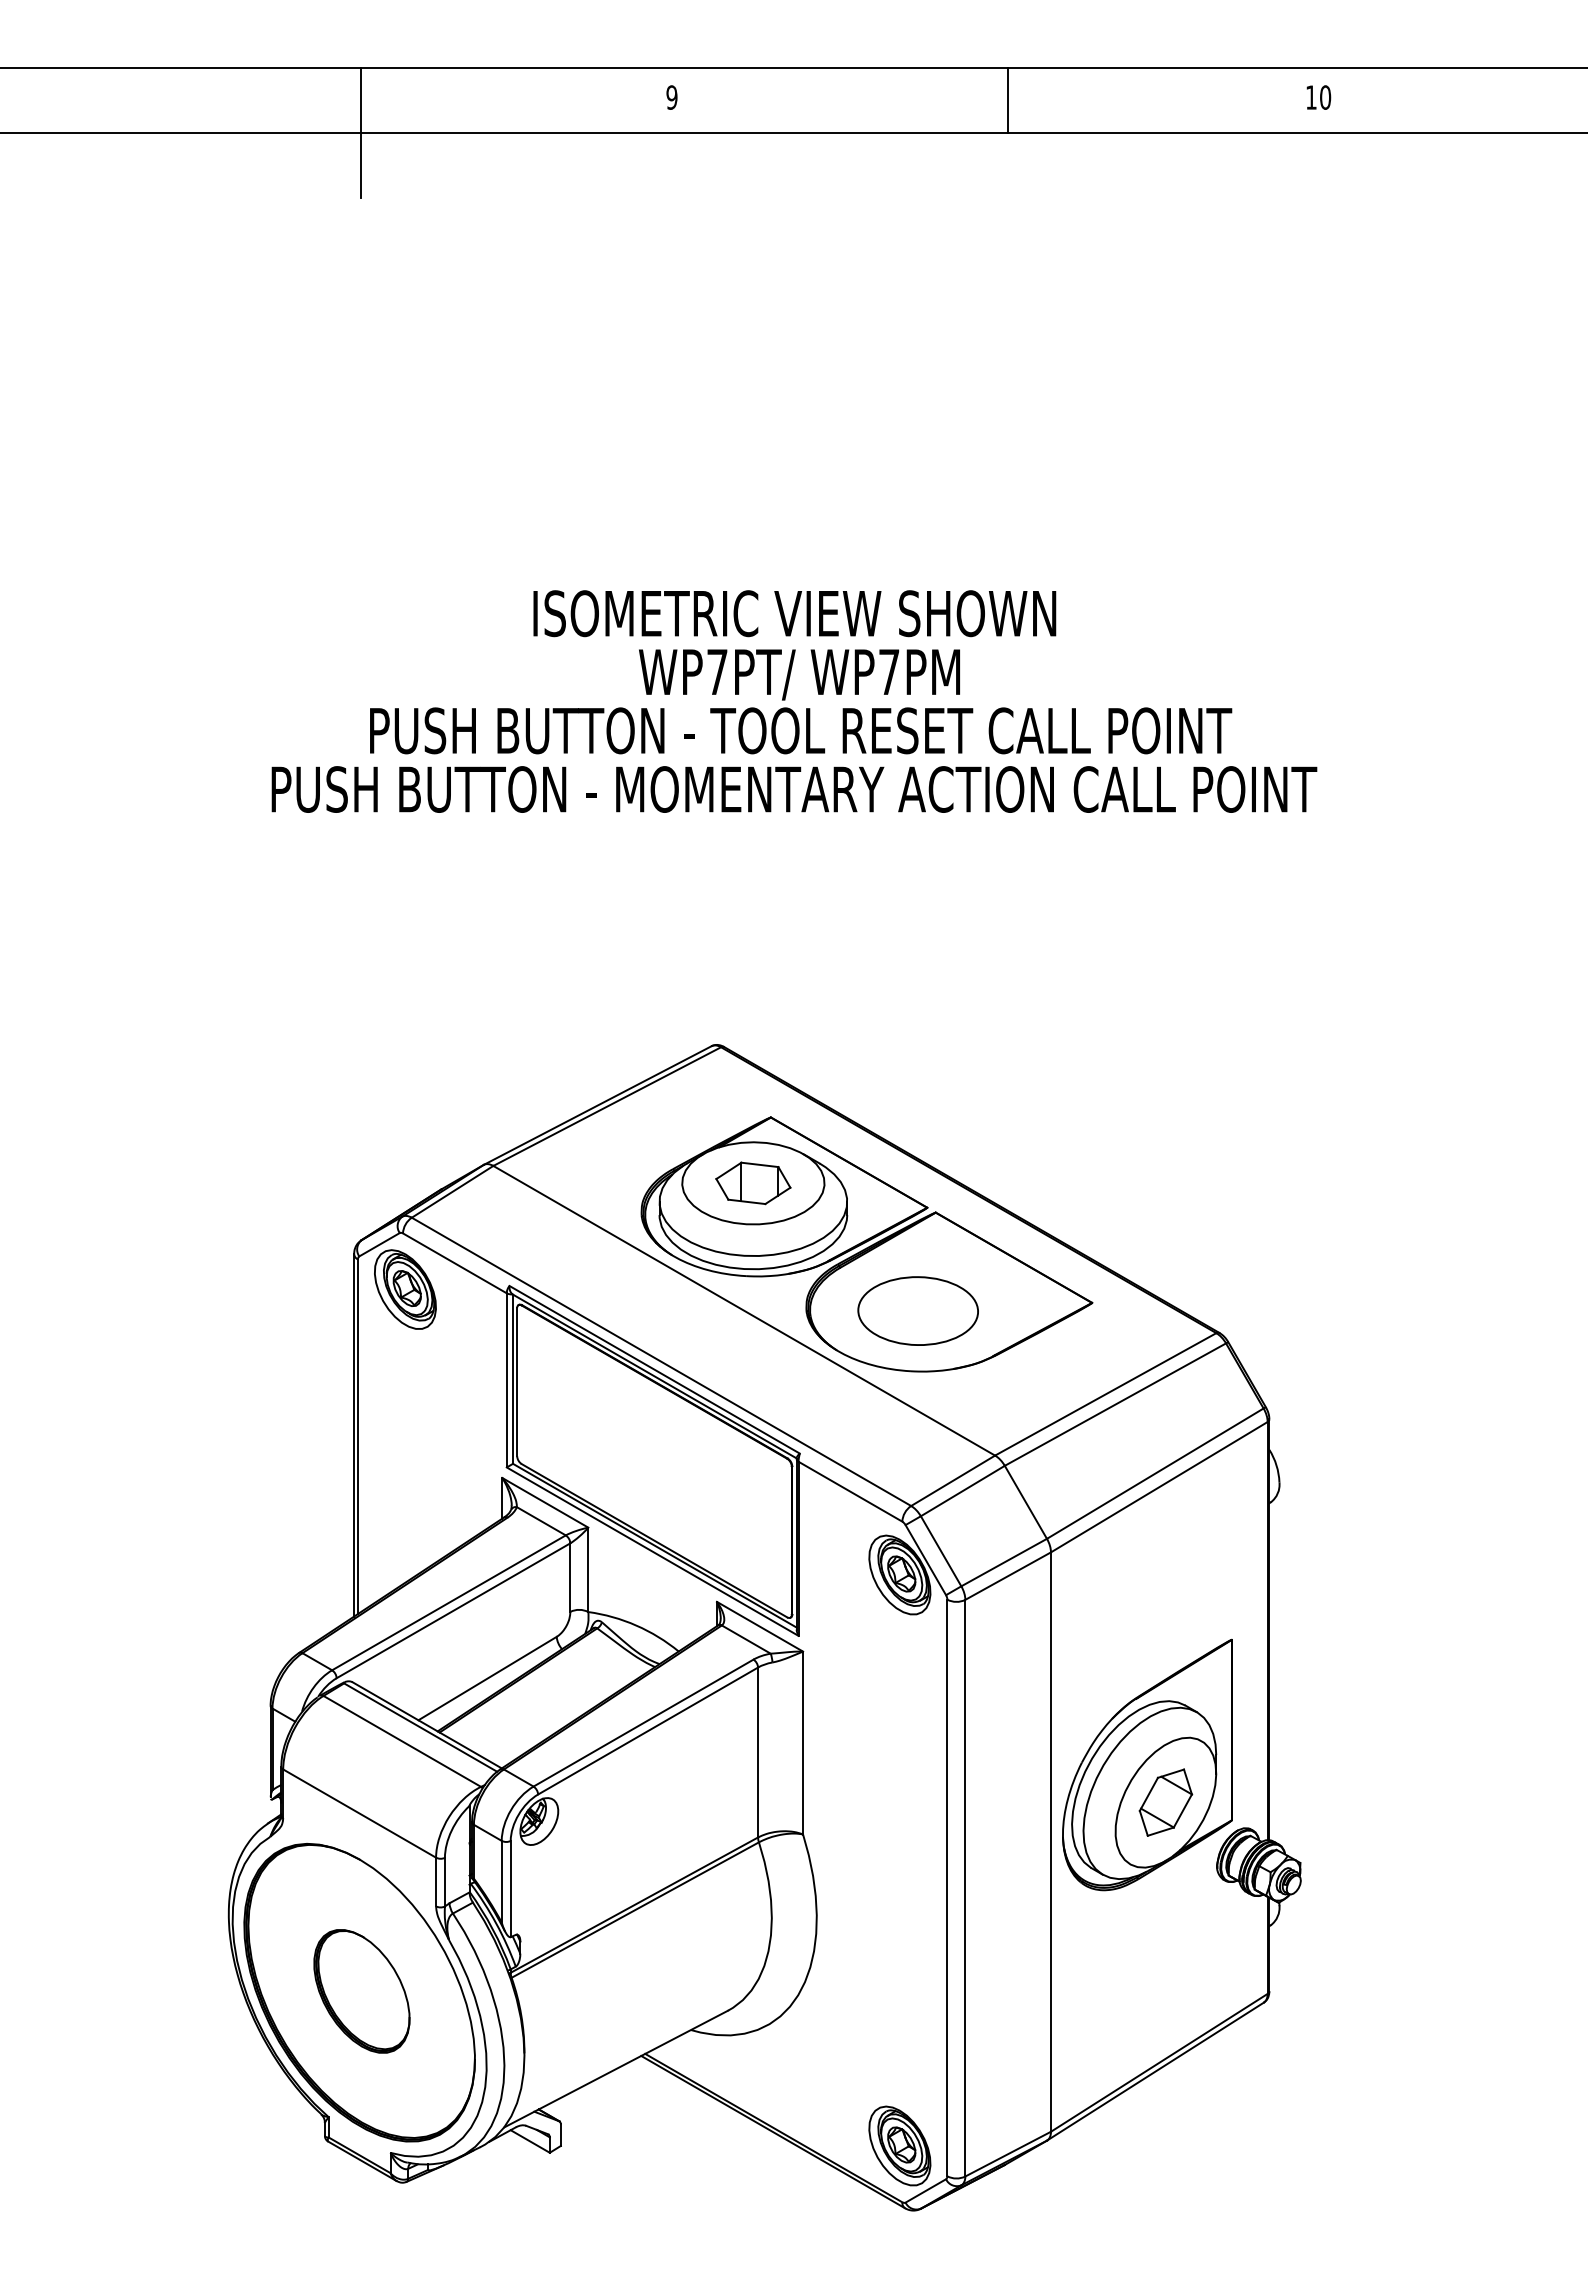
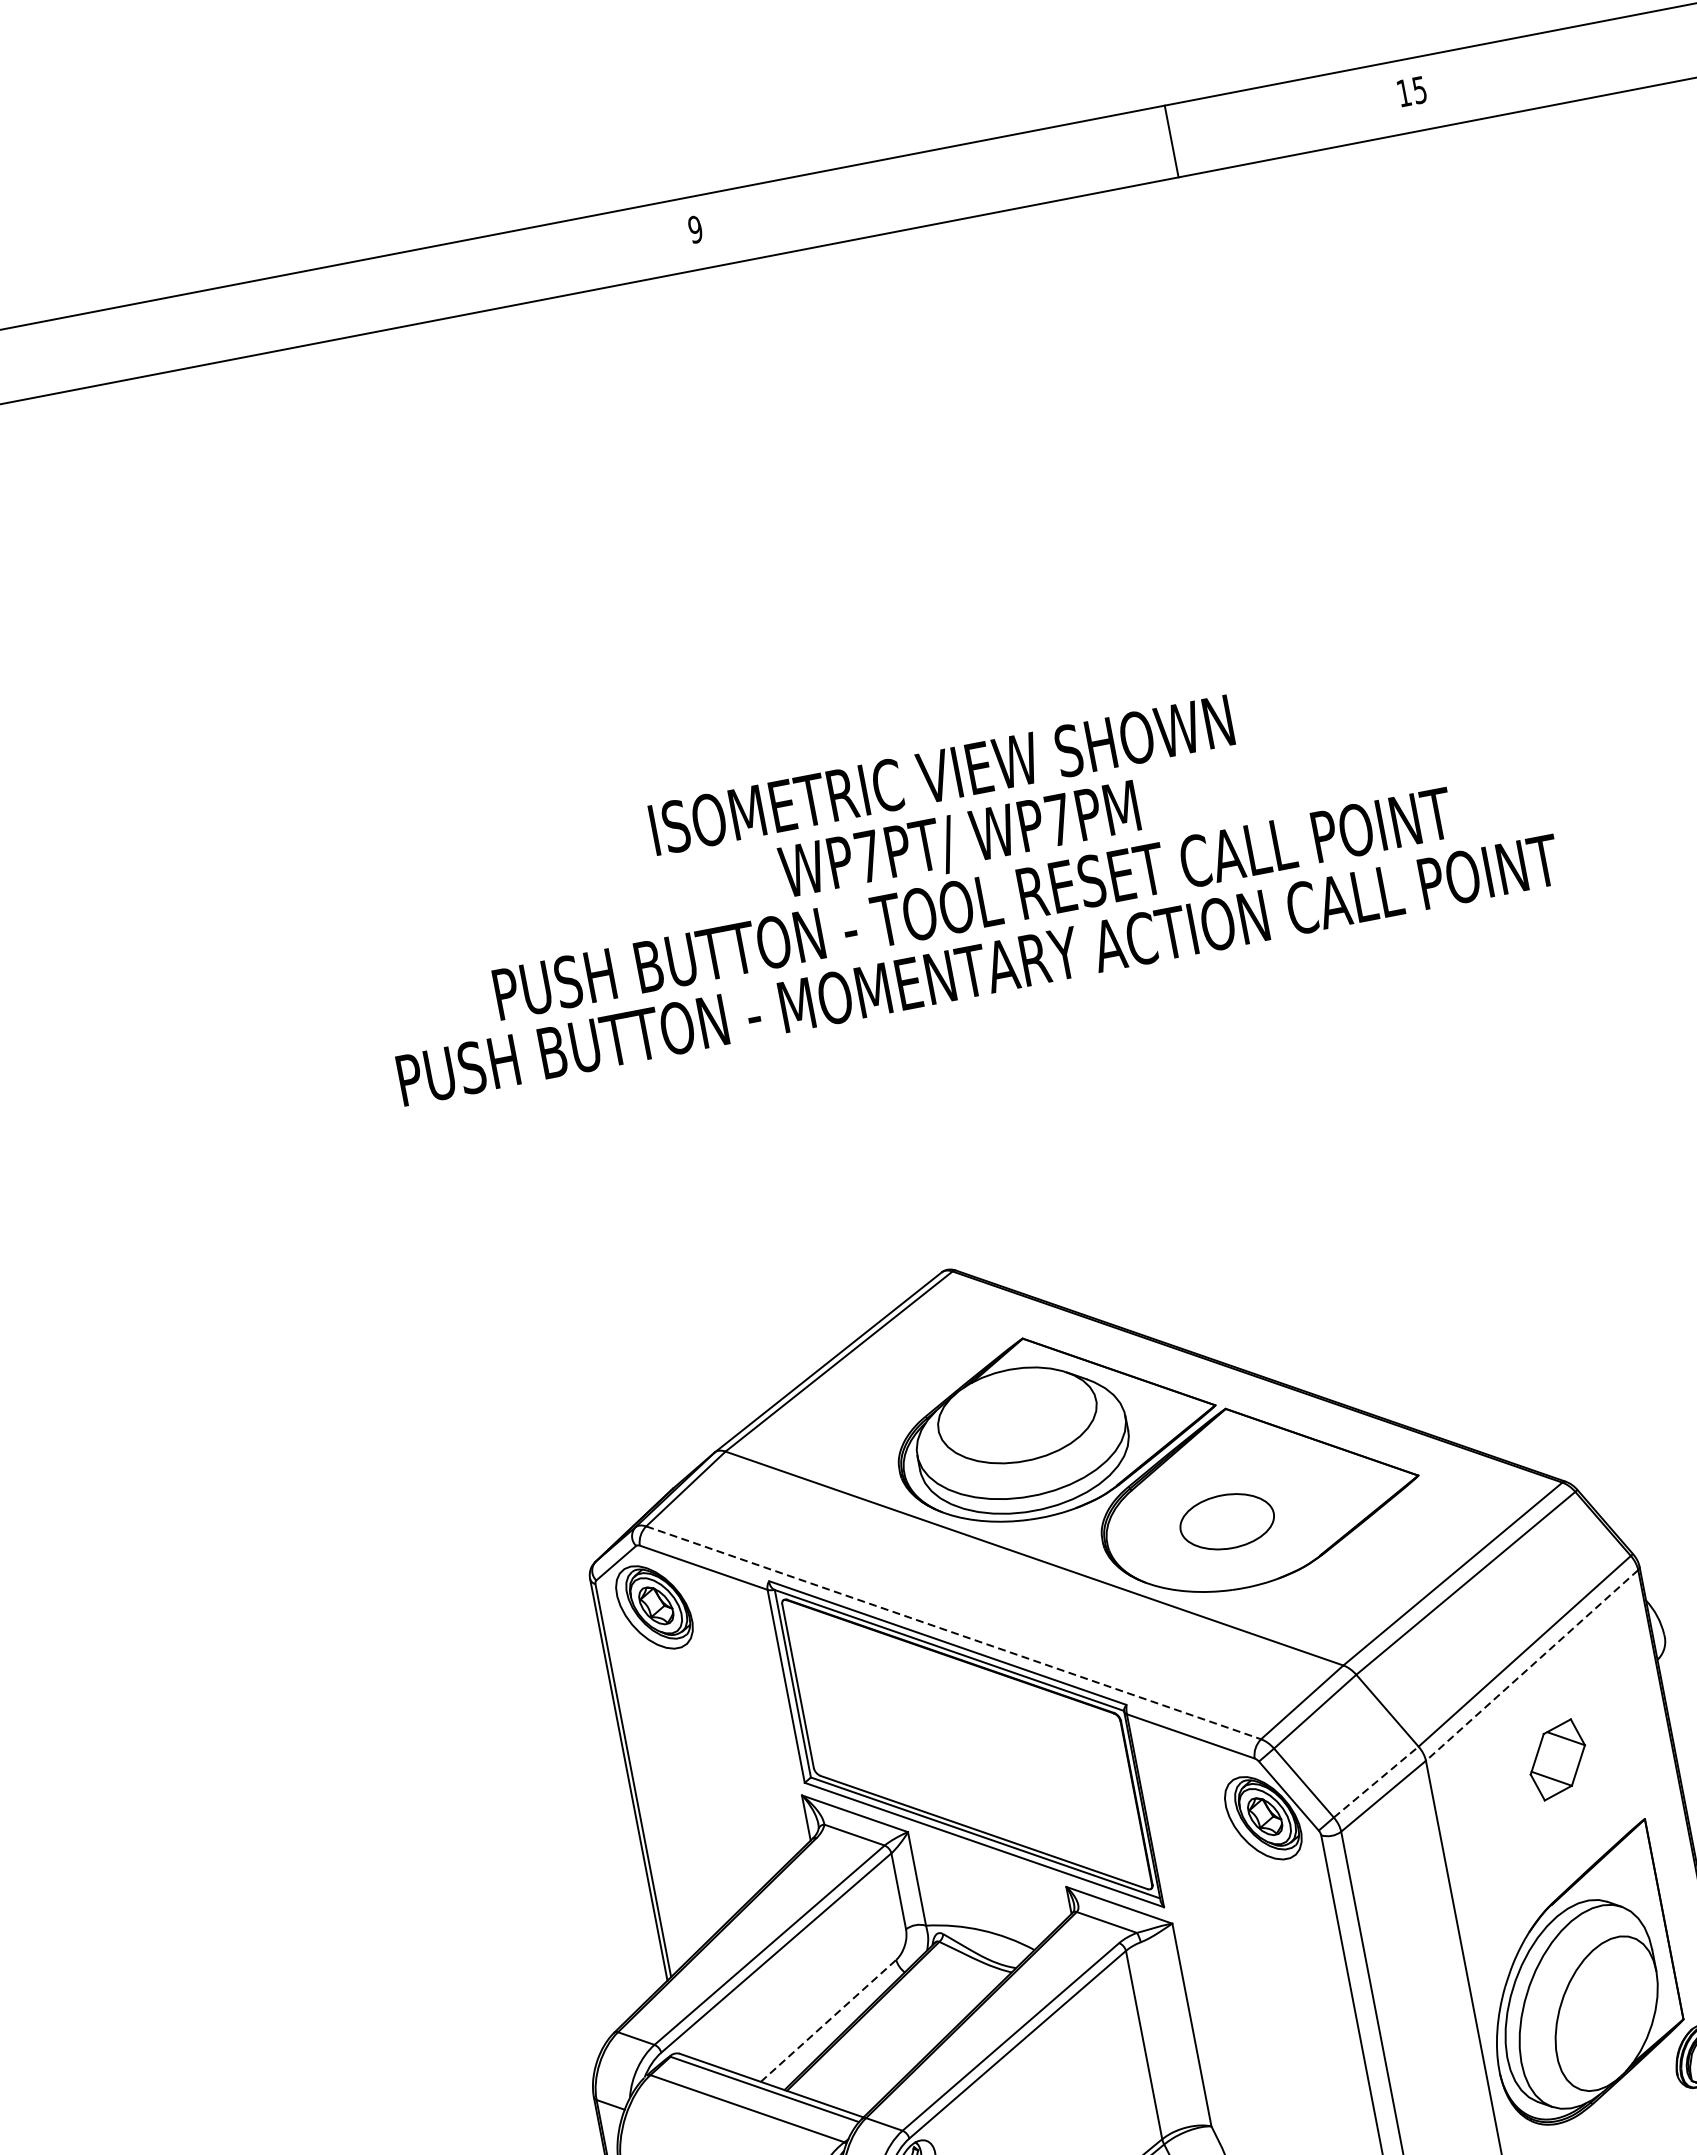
text: (1325, 97) -> (1419, 90), 10 -> 15
line: (1008, 100) -> (1172, 141), moved
line: (360, 132) -> (357, 334), removed
part: (753, 1183) -> (1017, 1415), removed
part: (917, 1310) -> (1226, 1521), size x0.7
line: (661, 1362) -> (953, 1633), solid -> dashed
line: (1158, 1487) -> (1531, 1665), solid -> dashed
line: (1004, 1562) -> (1376, 1781), solid -> dashed
line: (487, 1678) -> (828, 2020), solid -> dashed
part: (1165, 1802) -> (1557, 1759), moved

